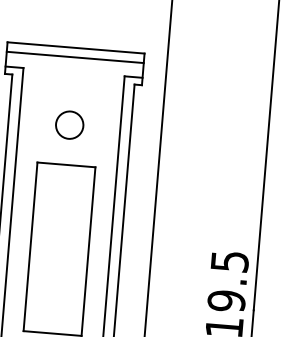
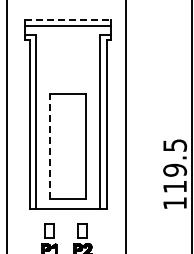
line: (76, 48) -> (68, 20), solid -> dashed
circle: (68, 124) -> (67, 68), removed
line: (31, 246) -> (50, 146), solid -> dashed

